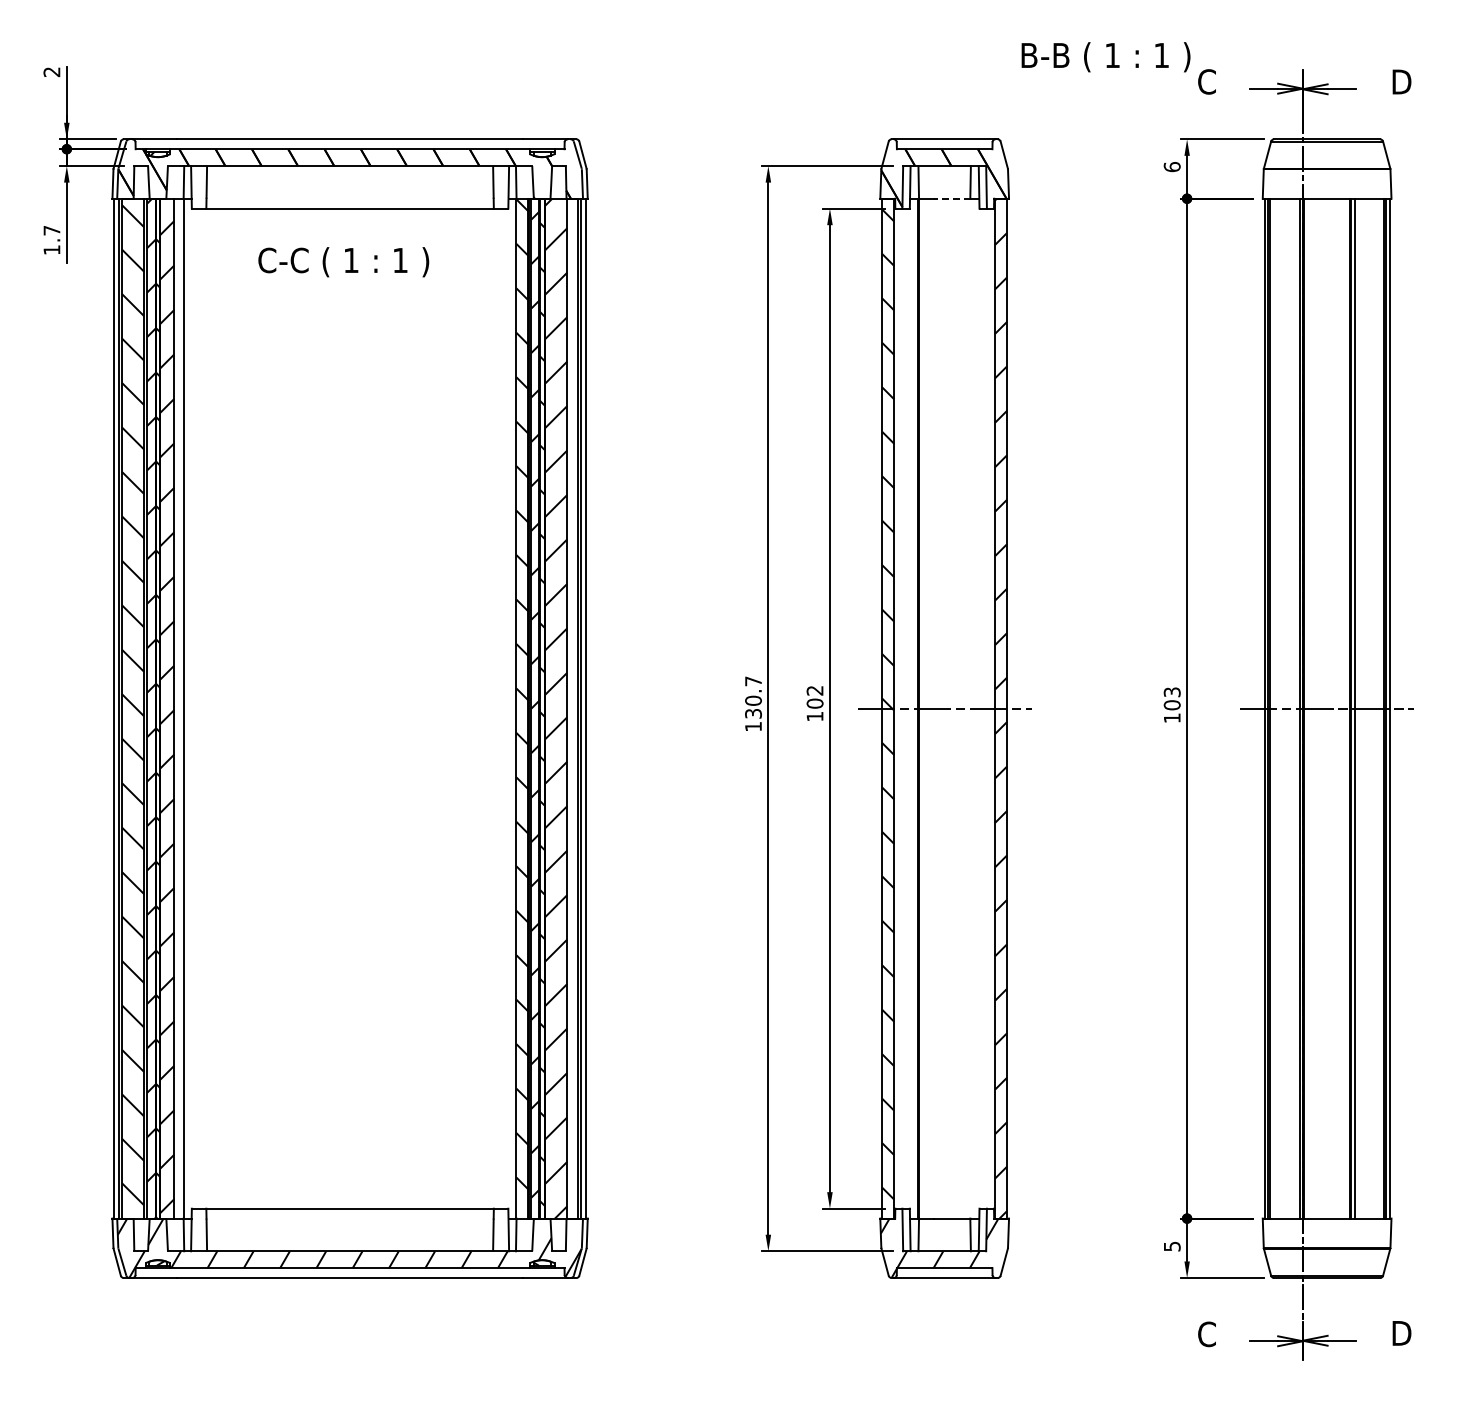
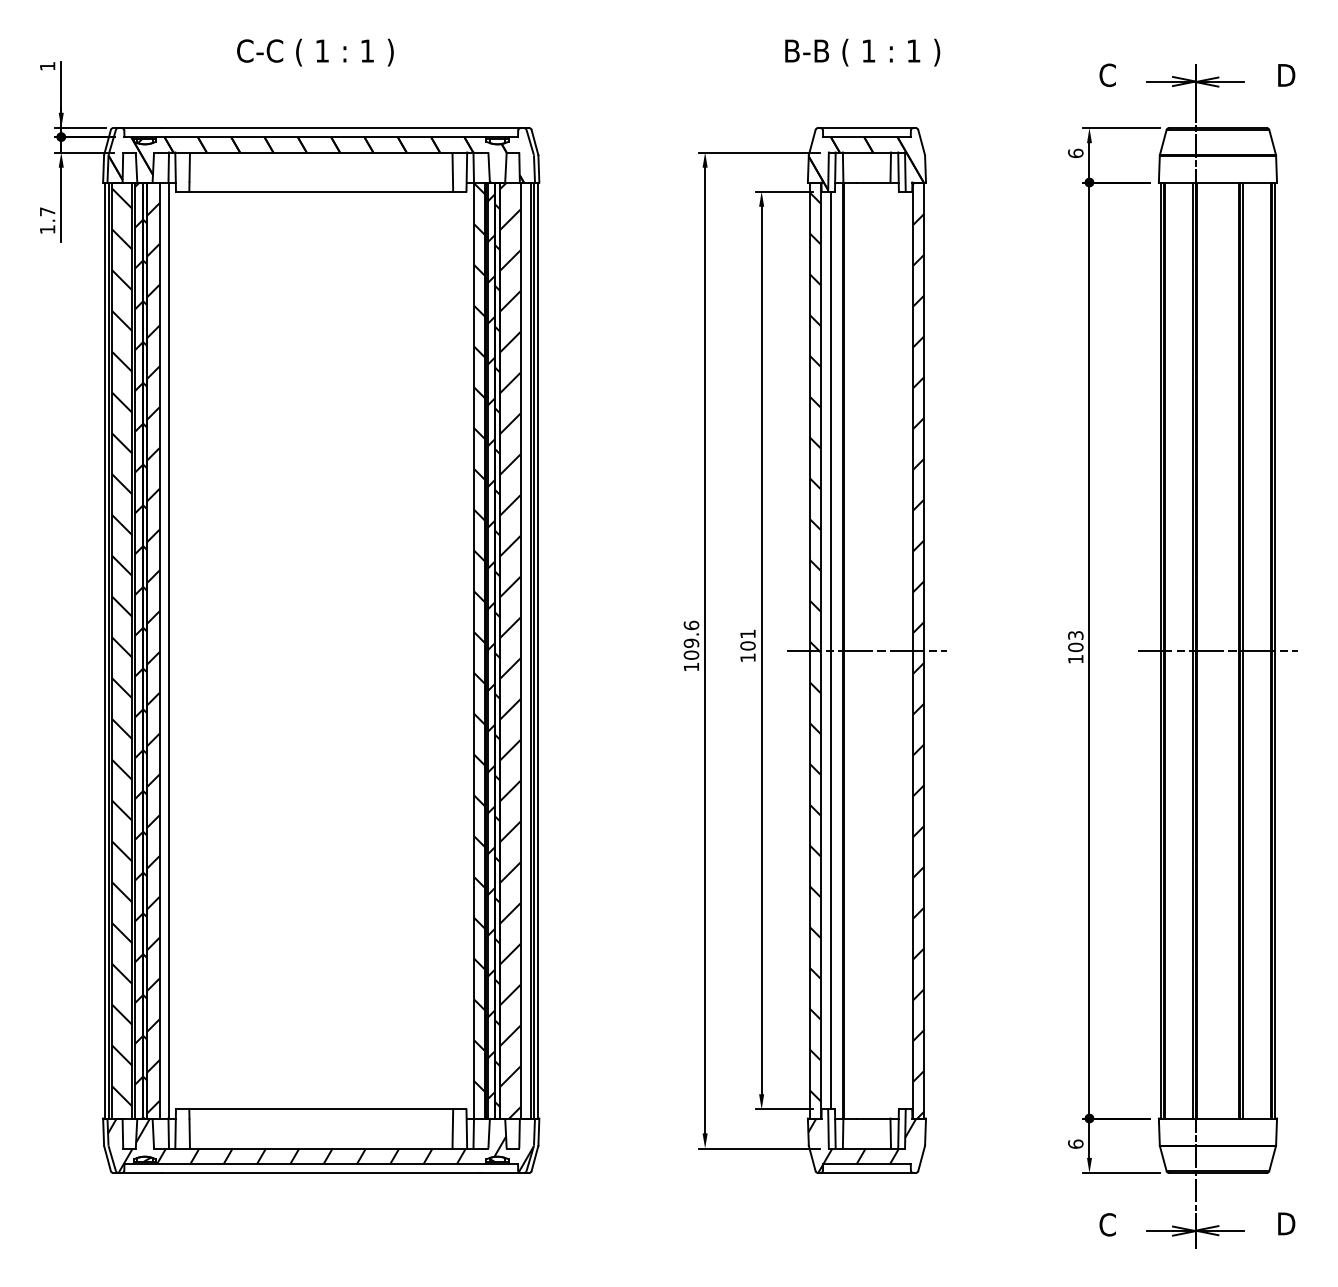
text: (1105, 57) -> (862, 52), moved
text: (51, 72) -> (47, 66), 2 -> 1
line: (951, 198) -> (873, 182), dashed -> solid
text: (343, 262) -> (315, 52), moved
text: (814, 690) -> (747, 633), 102 -> 101
text: (753, 697) -> (691, 640), 130.7 -> 109.6
line: (905, 708) -> (830, 650), added
text: (1171, 1246) -> (1075, 1144), 5 -> 6

